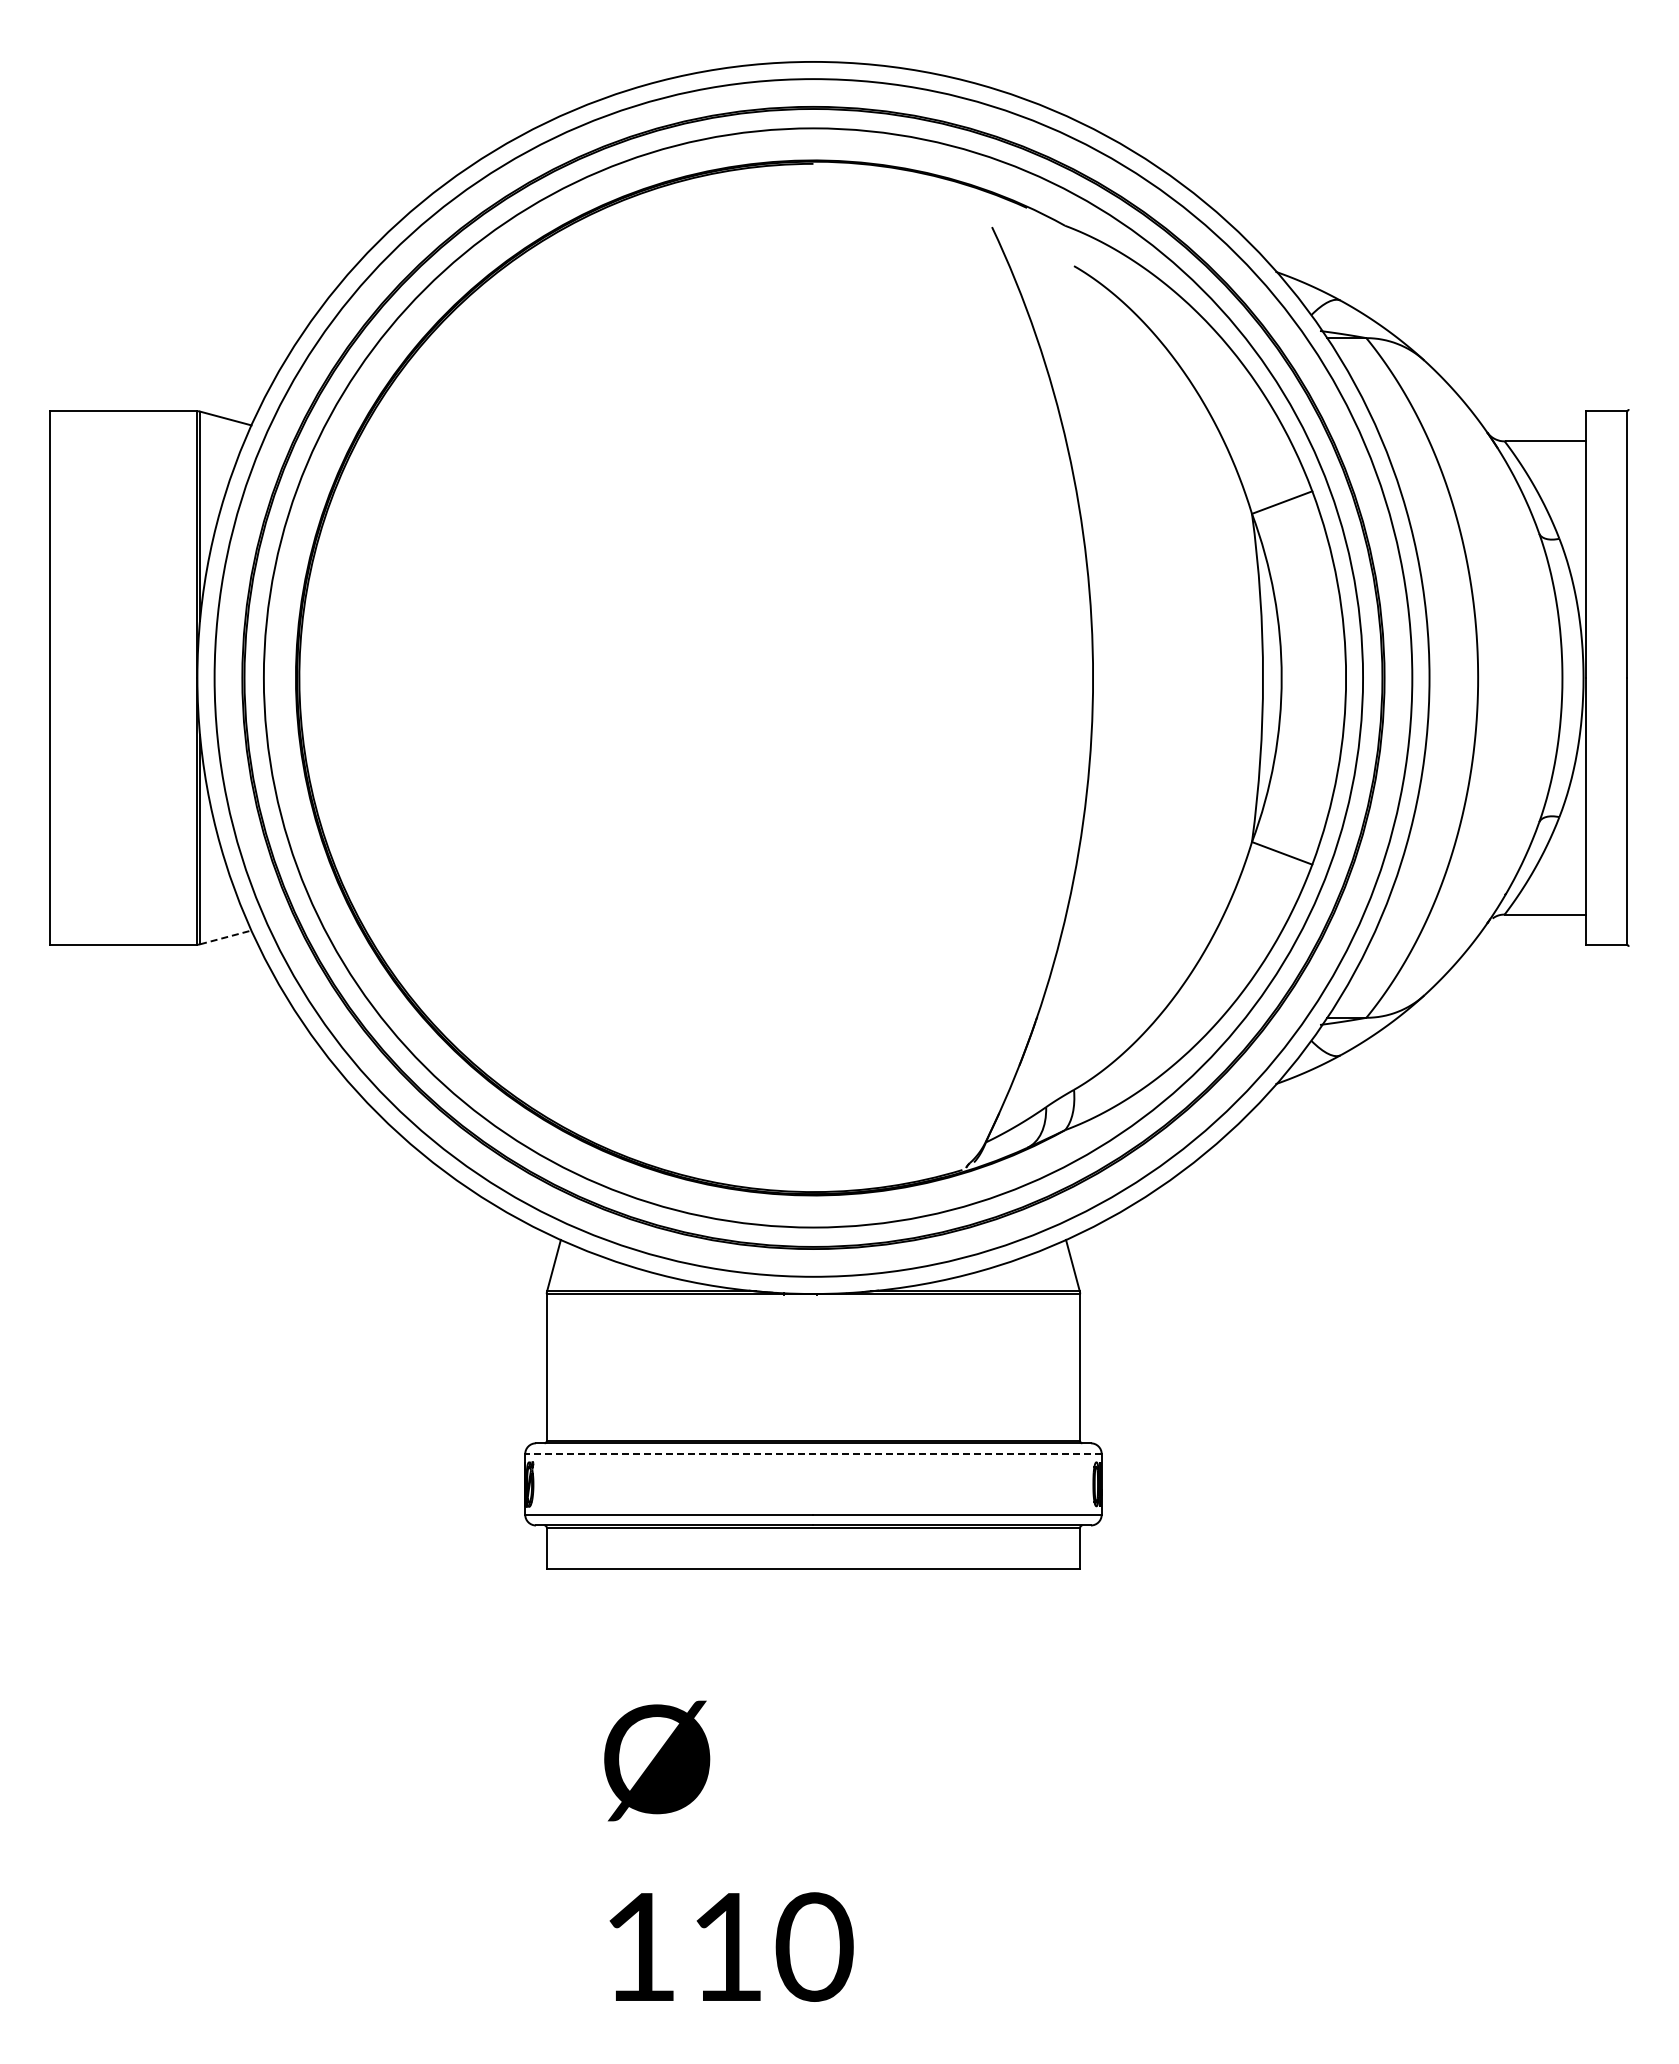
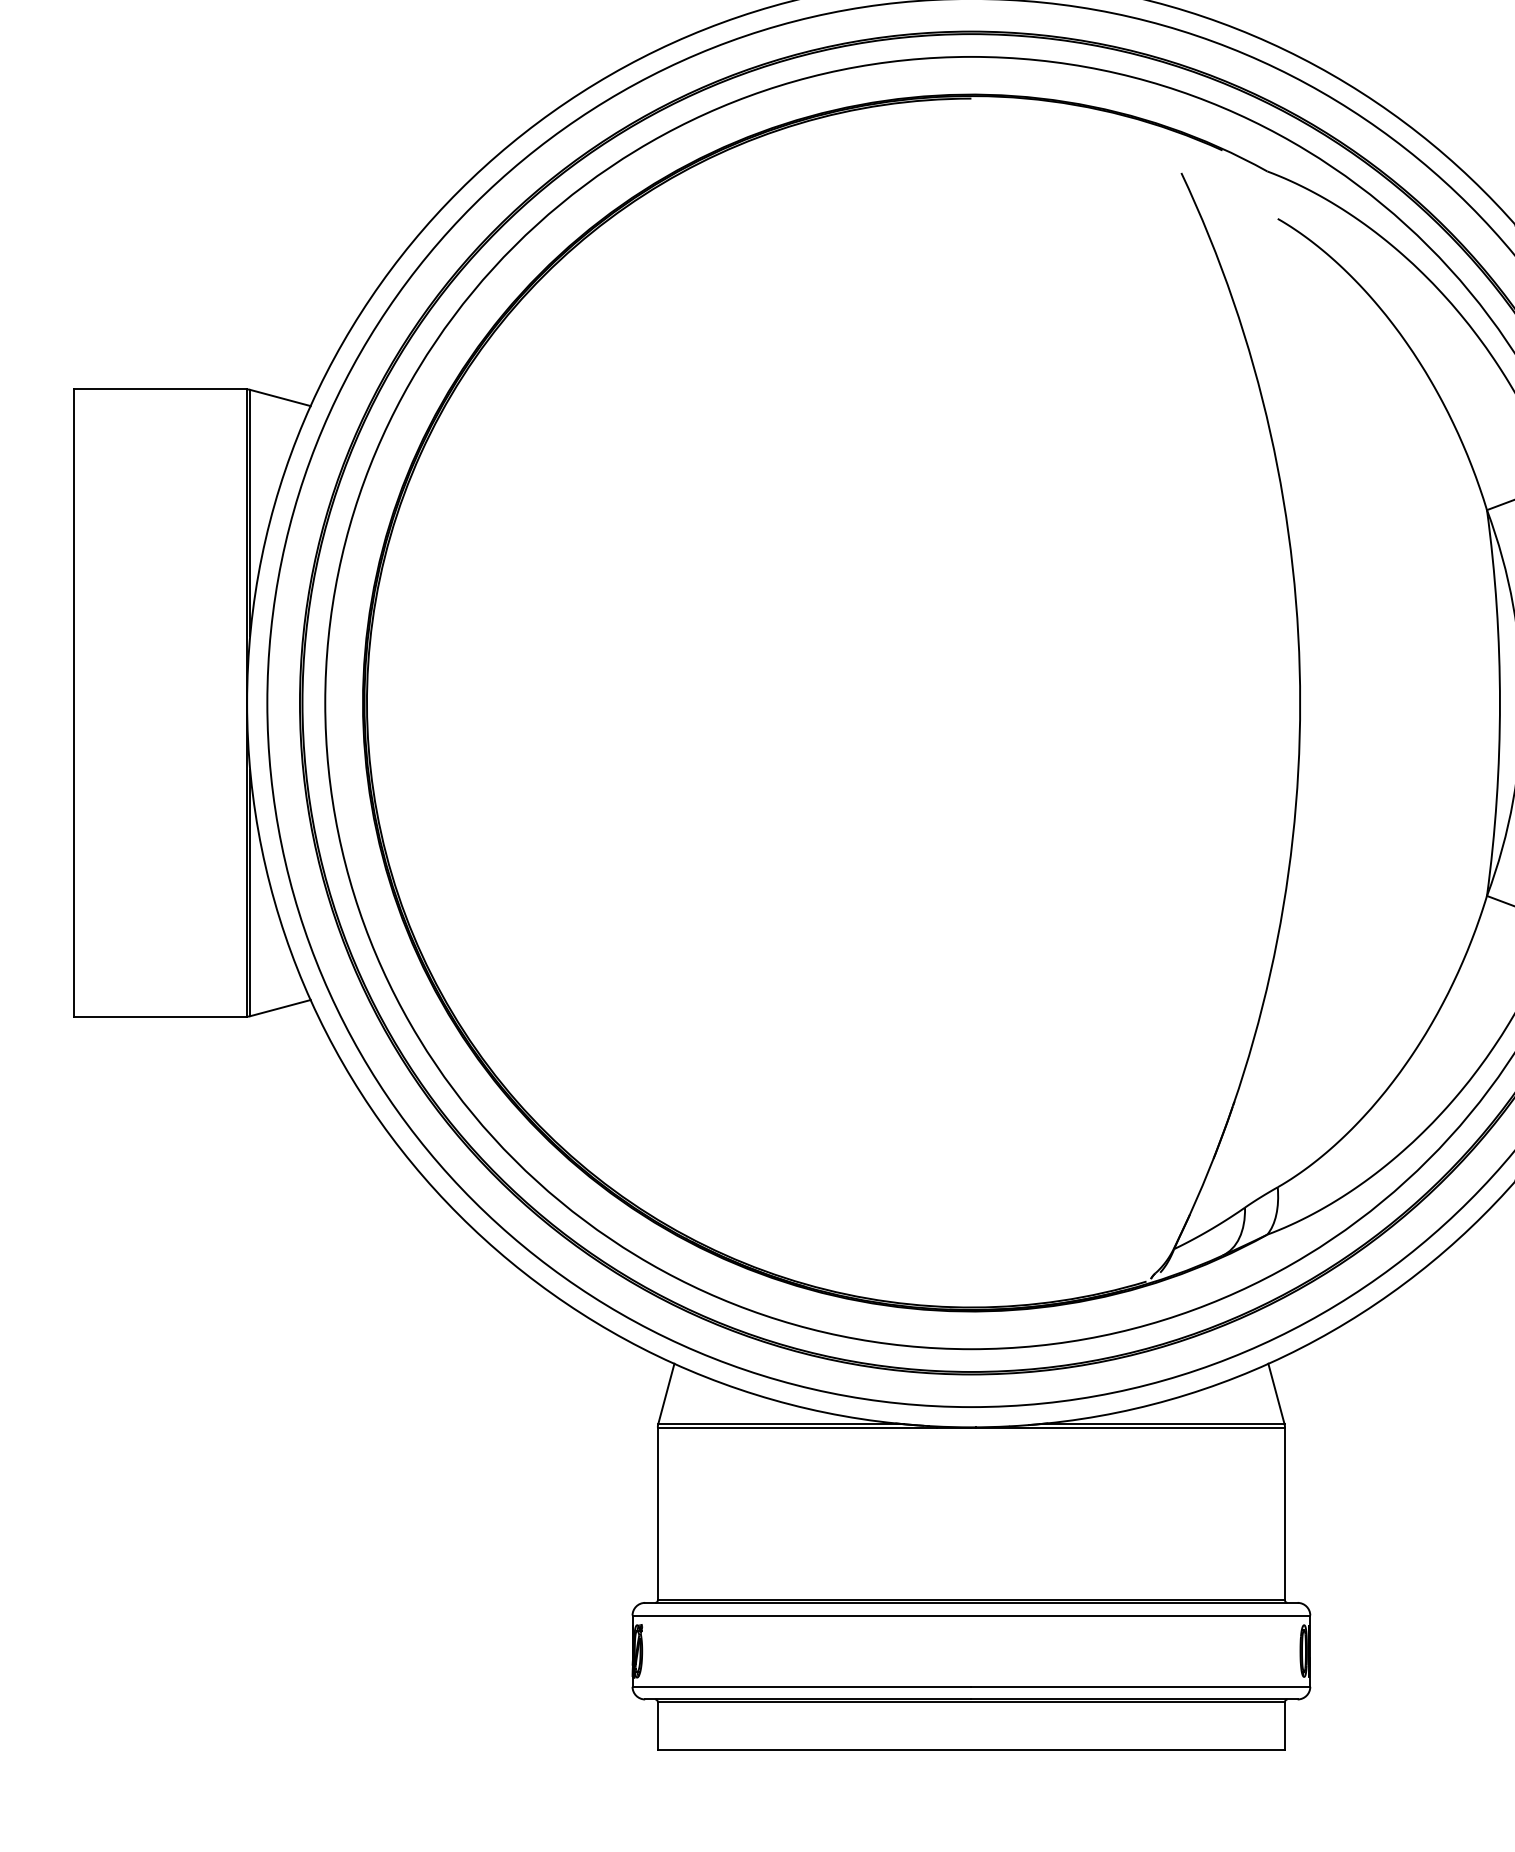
line: (225, 937) -> (280, 1008), dashed -> solid
line: (812, 1454) -> (970, 1616), dashed -> solid

